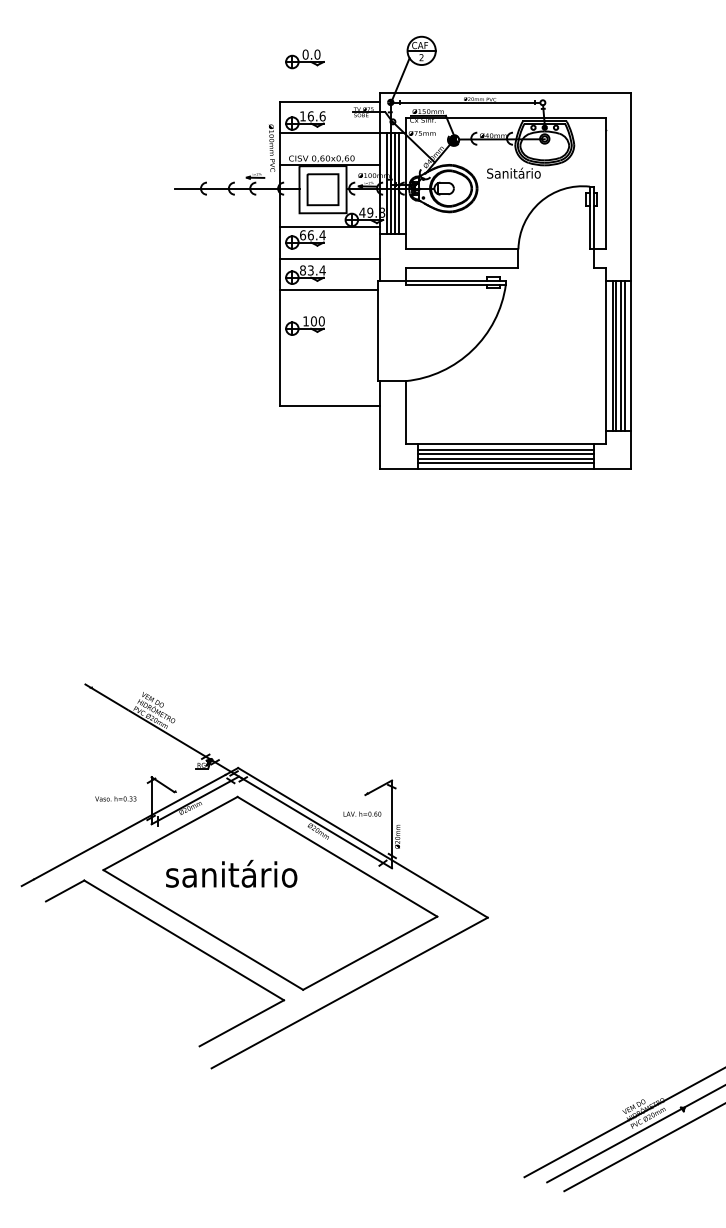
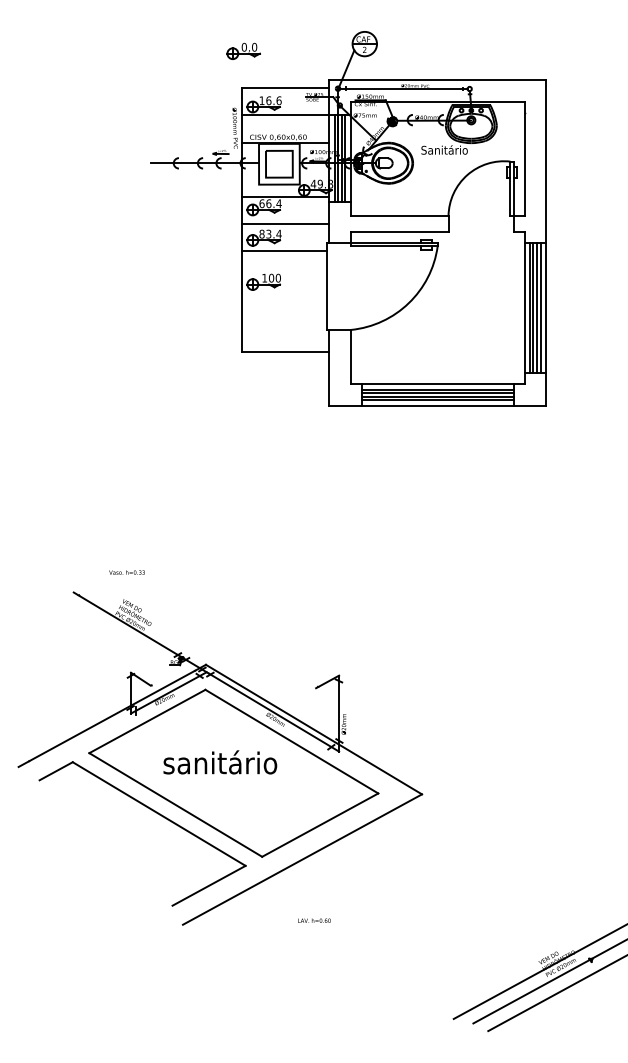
part: (304, 58) -> (243, 50), moved
text: (115, 798) -> (126, 572), moved
text: (362, 813) -> (314, 920), moved
text: (231, 873) -> (220, 762), moved

